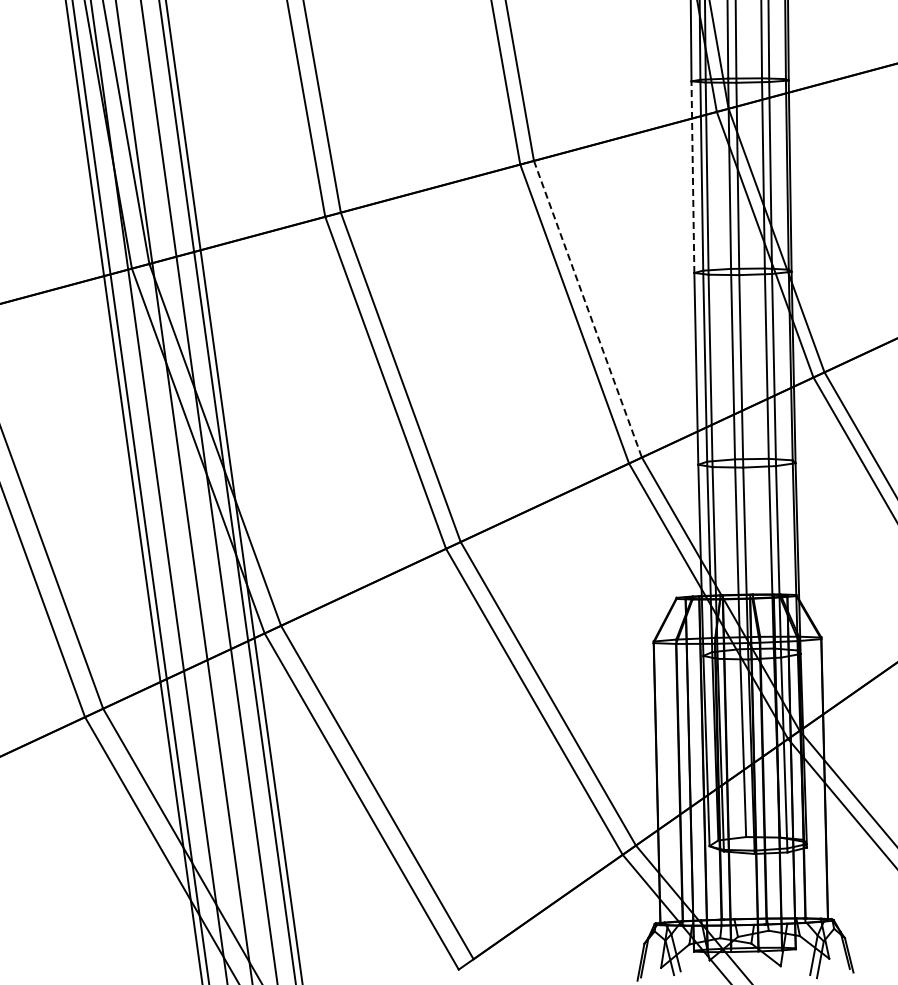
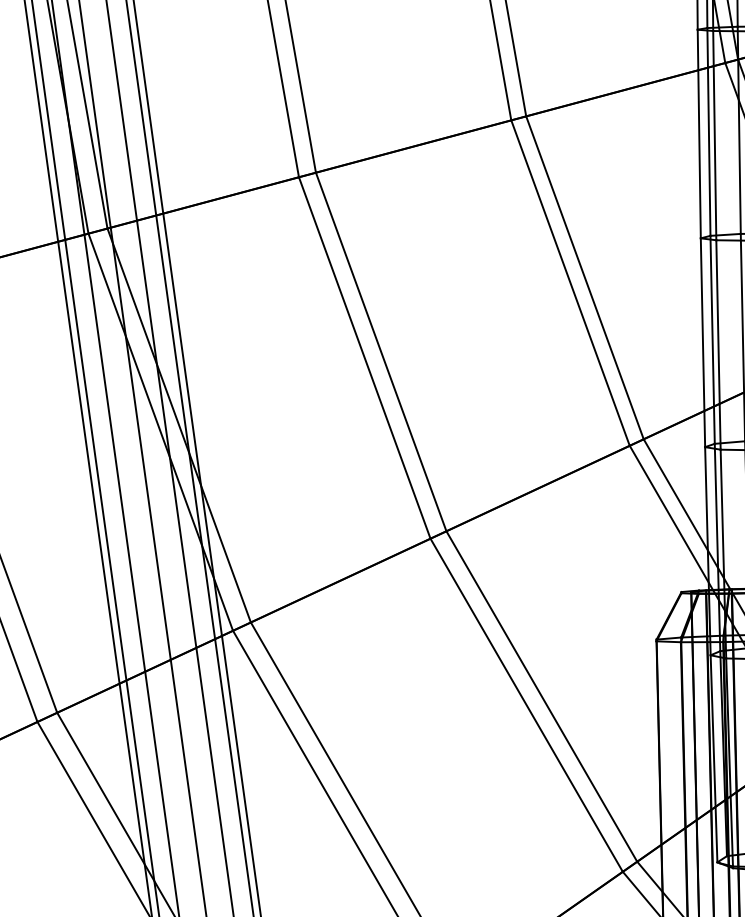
line: (692, 177) -> (698, 134), dashed -> solid
line: (587, 309) -> (584, 278), dashed -> solid

